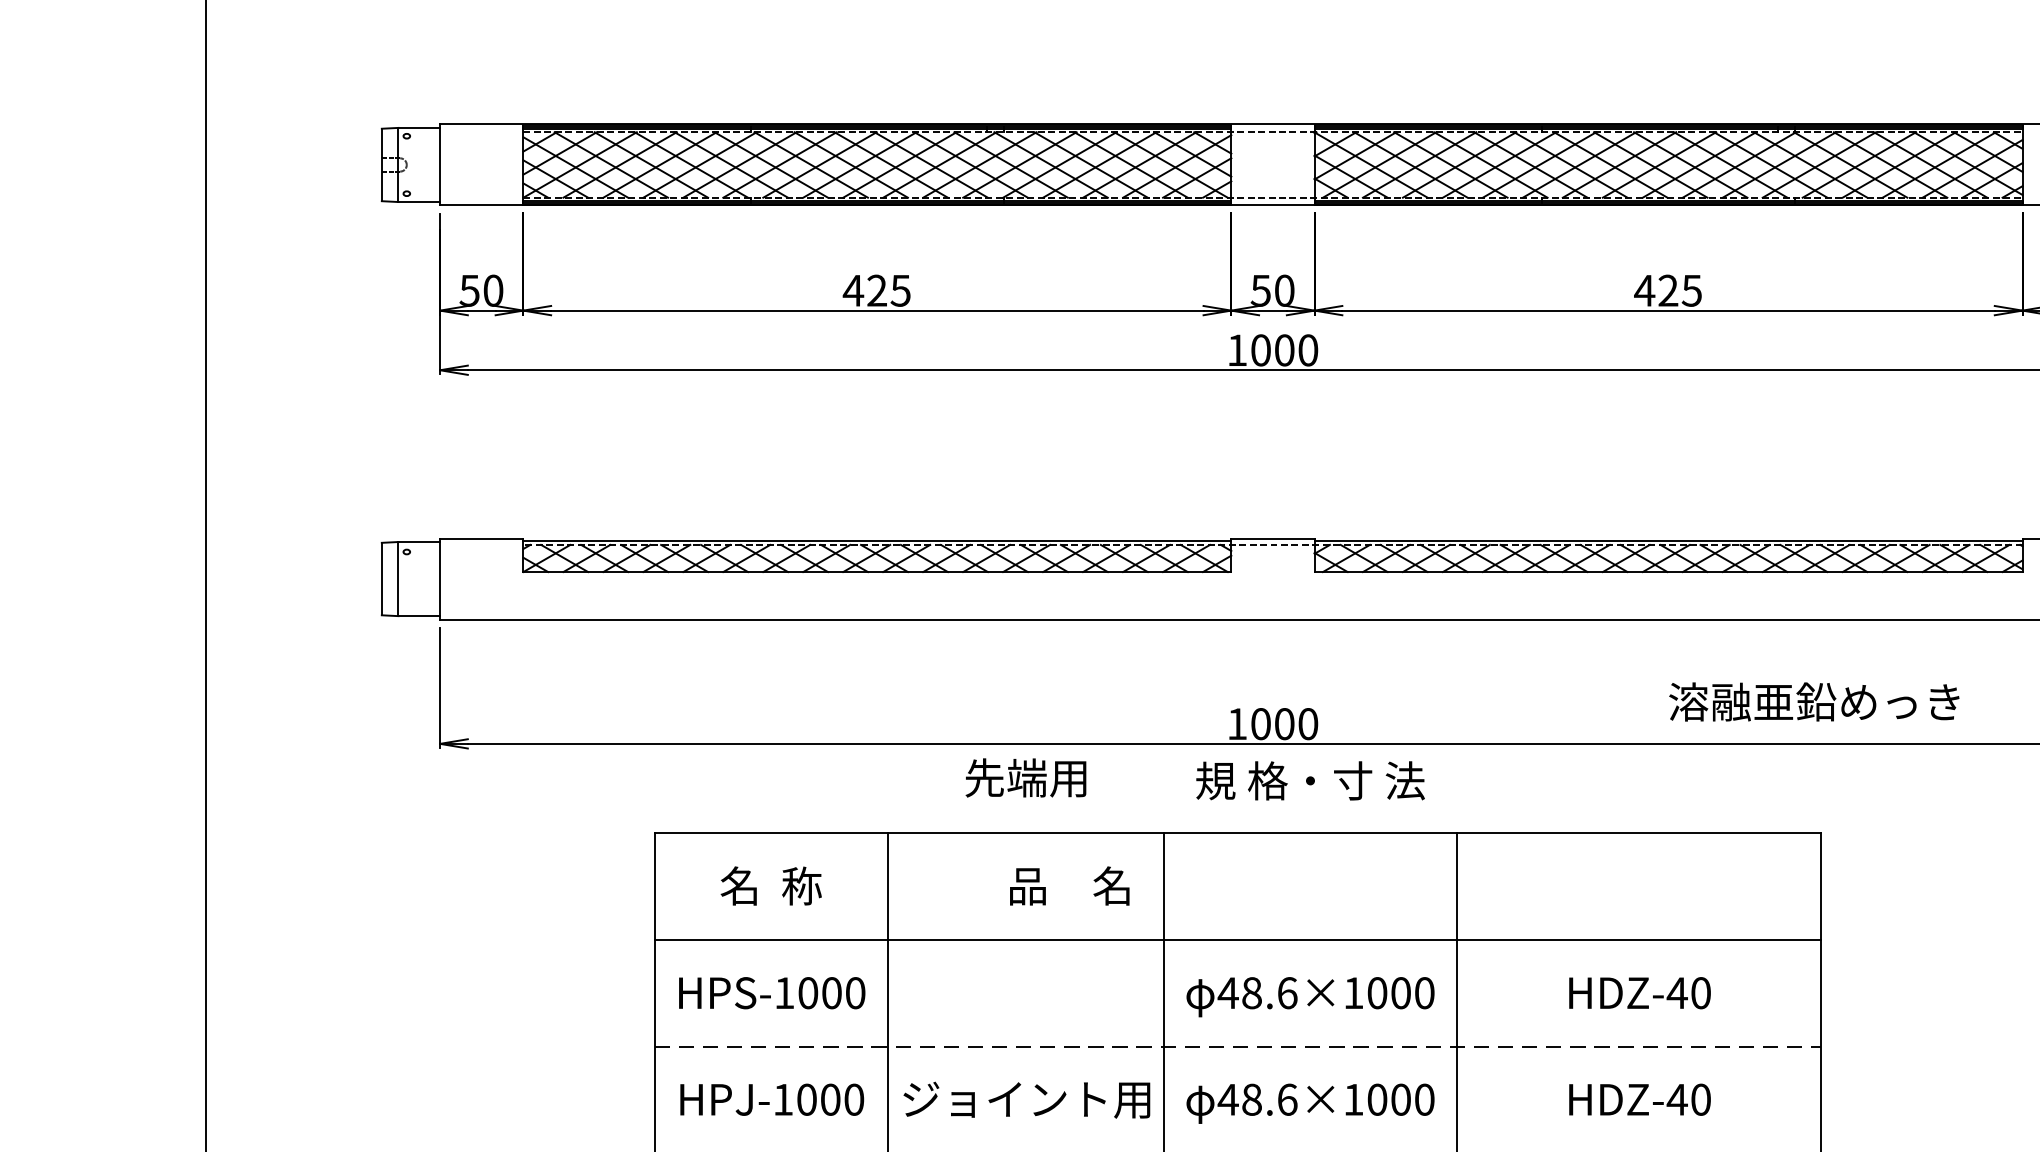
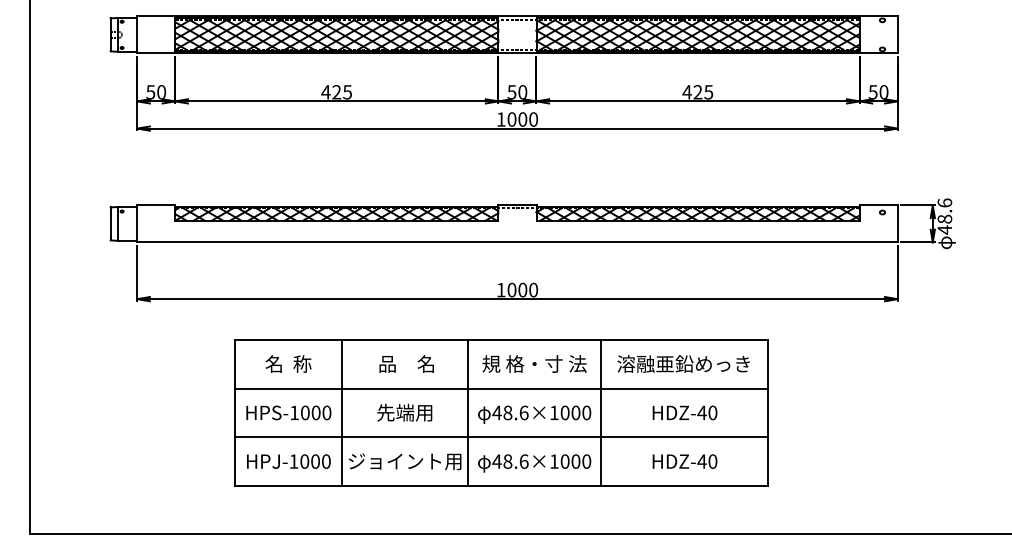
text: (1814, 700) -> (683, 363), moved
text: (1025, 777) -> (404, 412), moved
text: (1310, 779) -> (534, 363), moved
text: (1069, 884) -> (406, 363), moved
line: (1237, 1046) -> (501, 437), dashed -> solid

